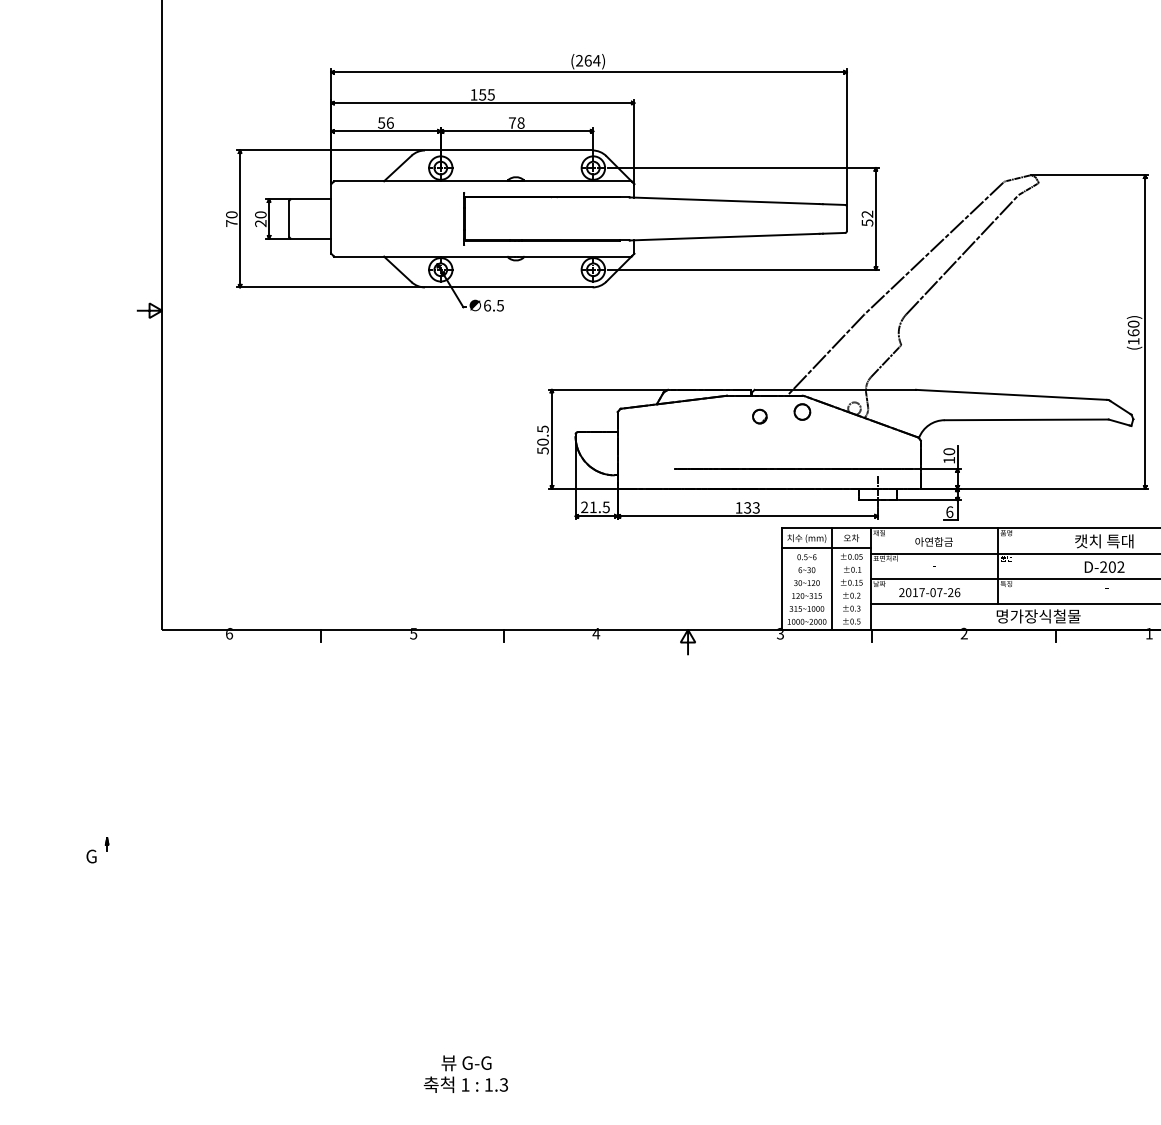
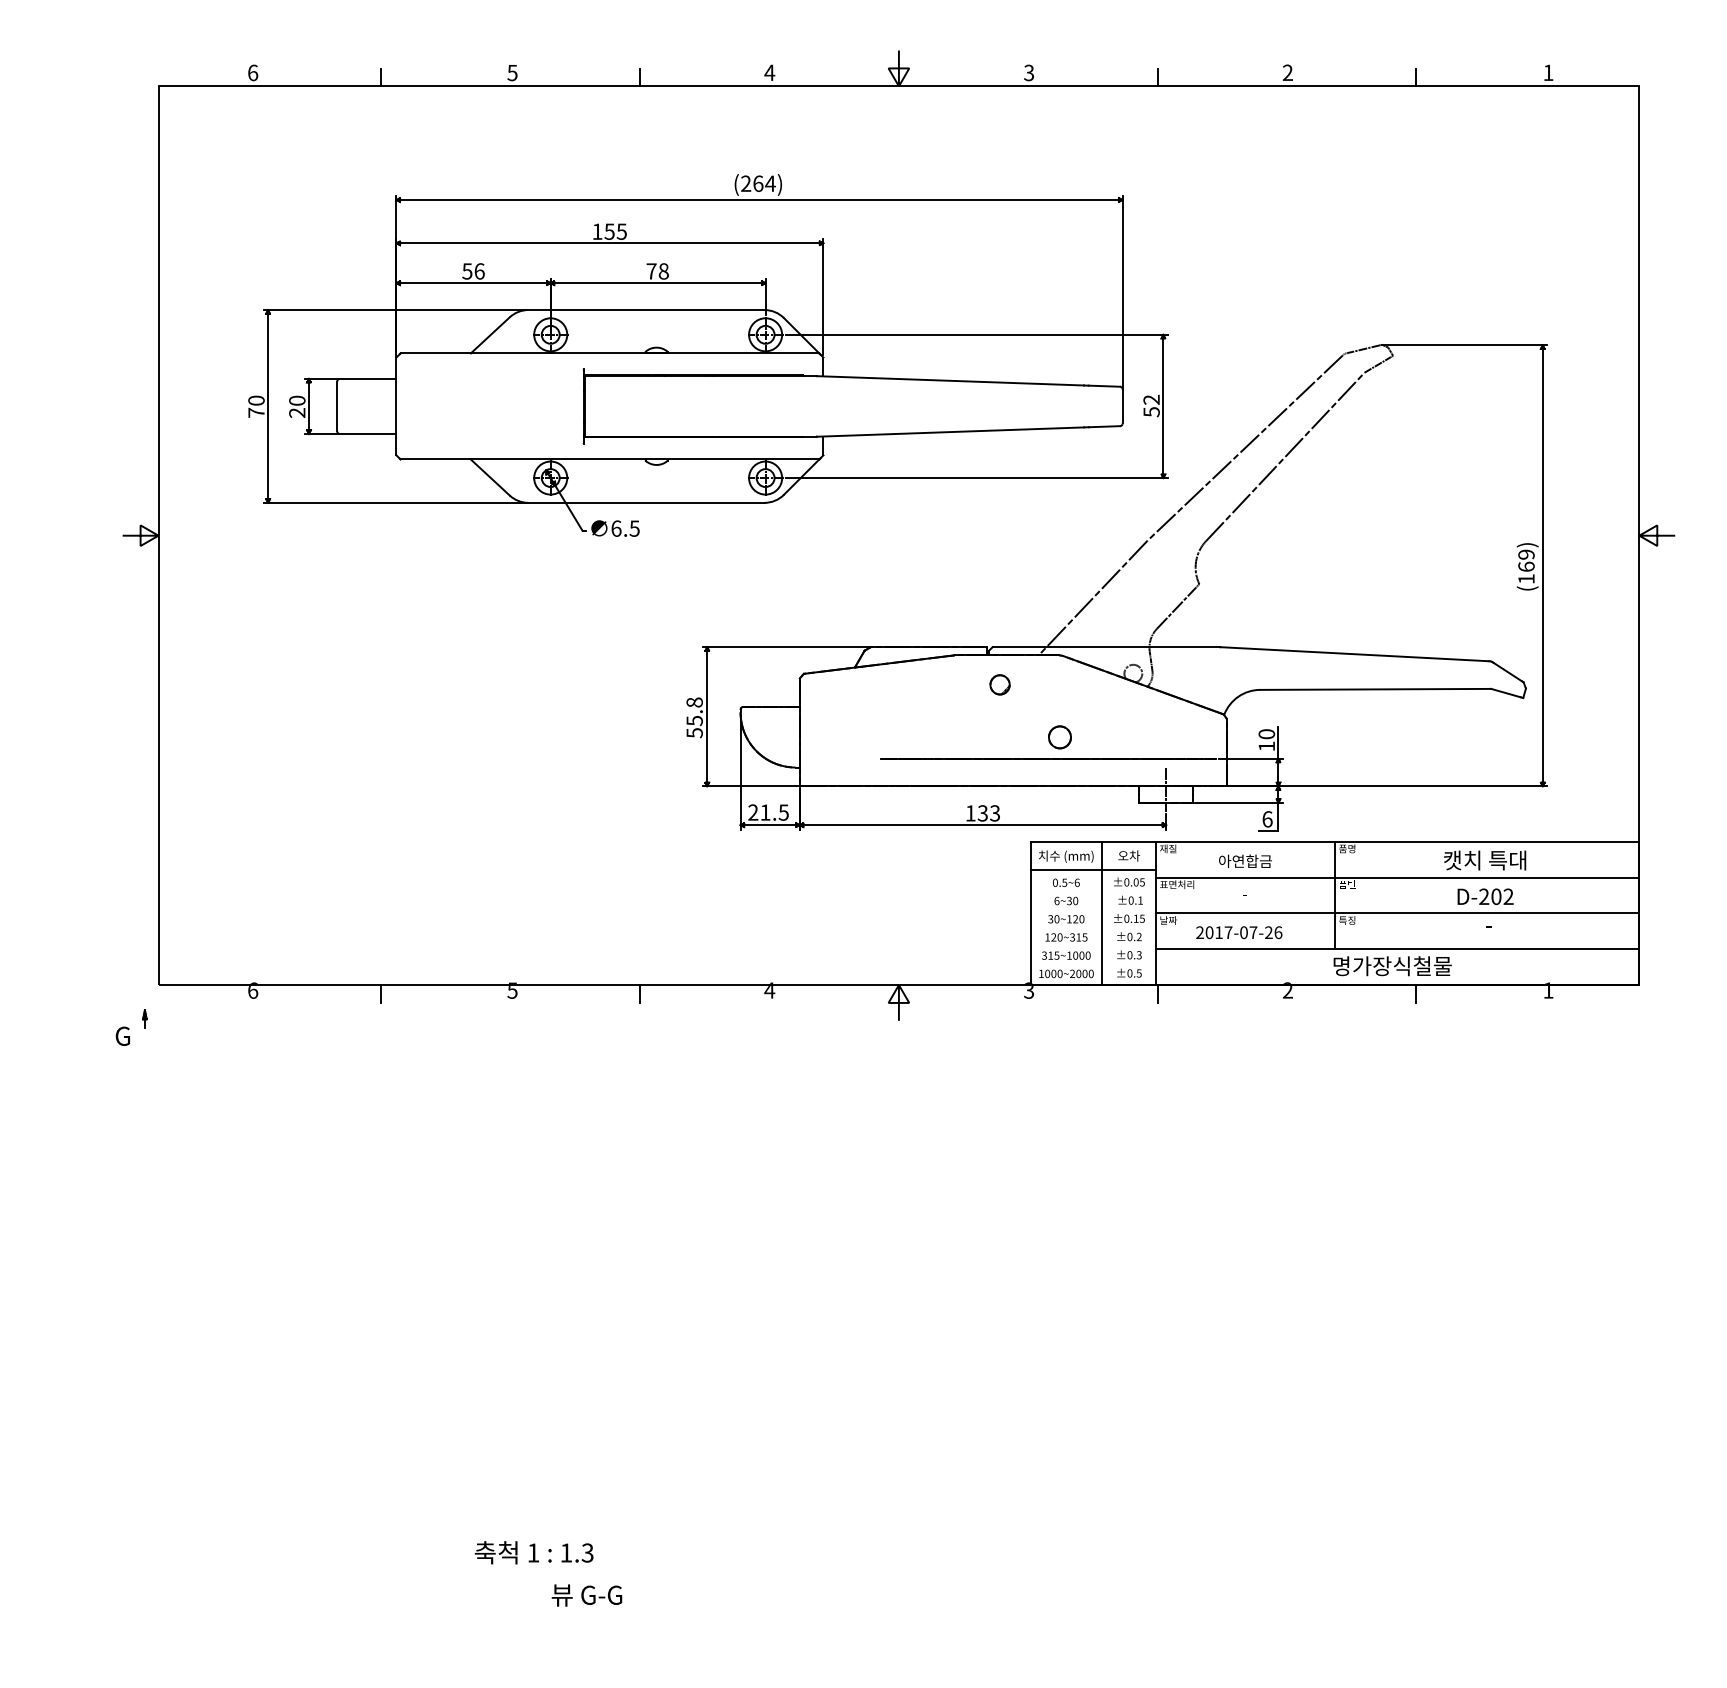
text: (1133, 324) -> (1526, 554), (160) -> (169)
circle: (802, 412) -> (1059, 737), moved
text: (542, 435) -> (694, 711), 50.5 -> 55.8
part: (97, 850) -> (131, 1027), moved
text: (465, 1084) -> (533, 1552), moved

